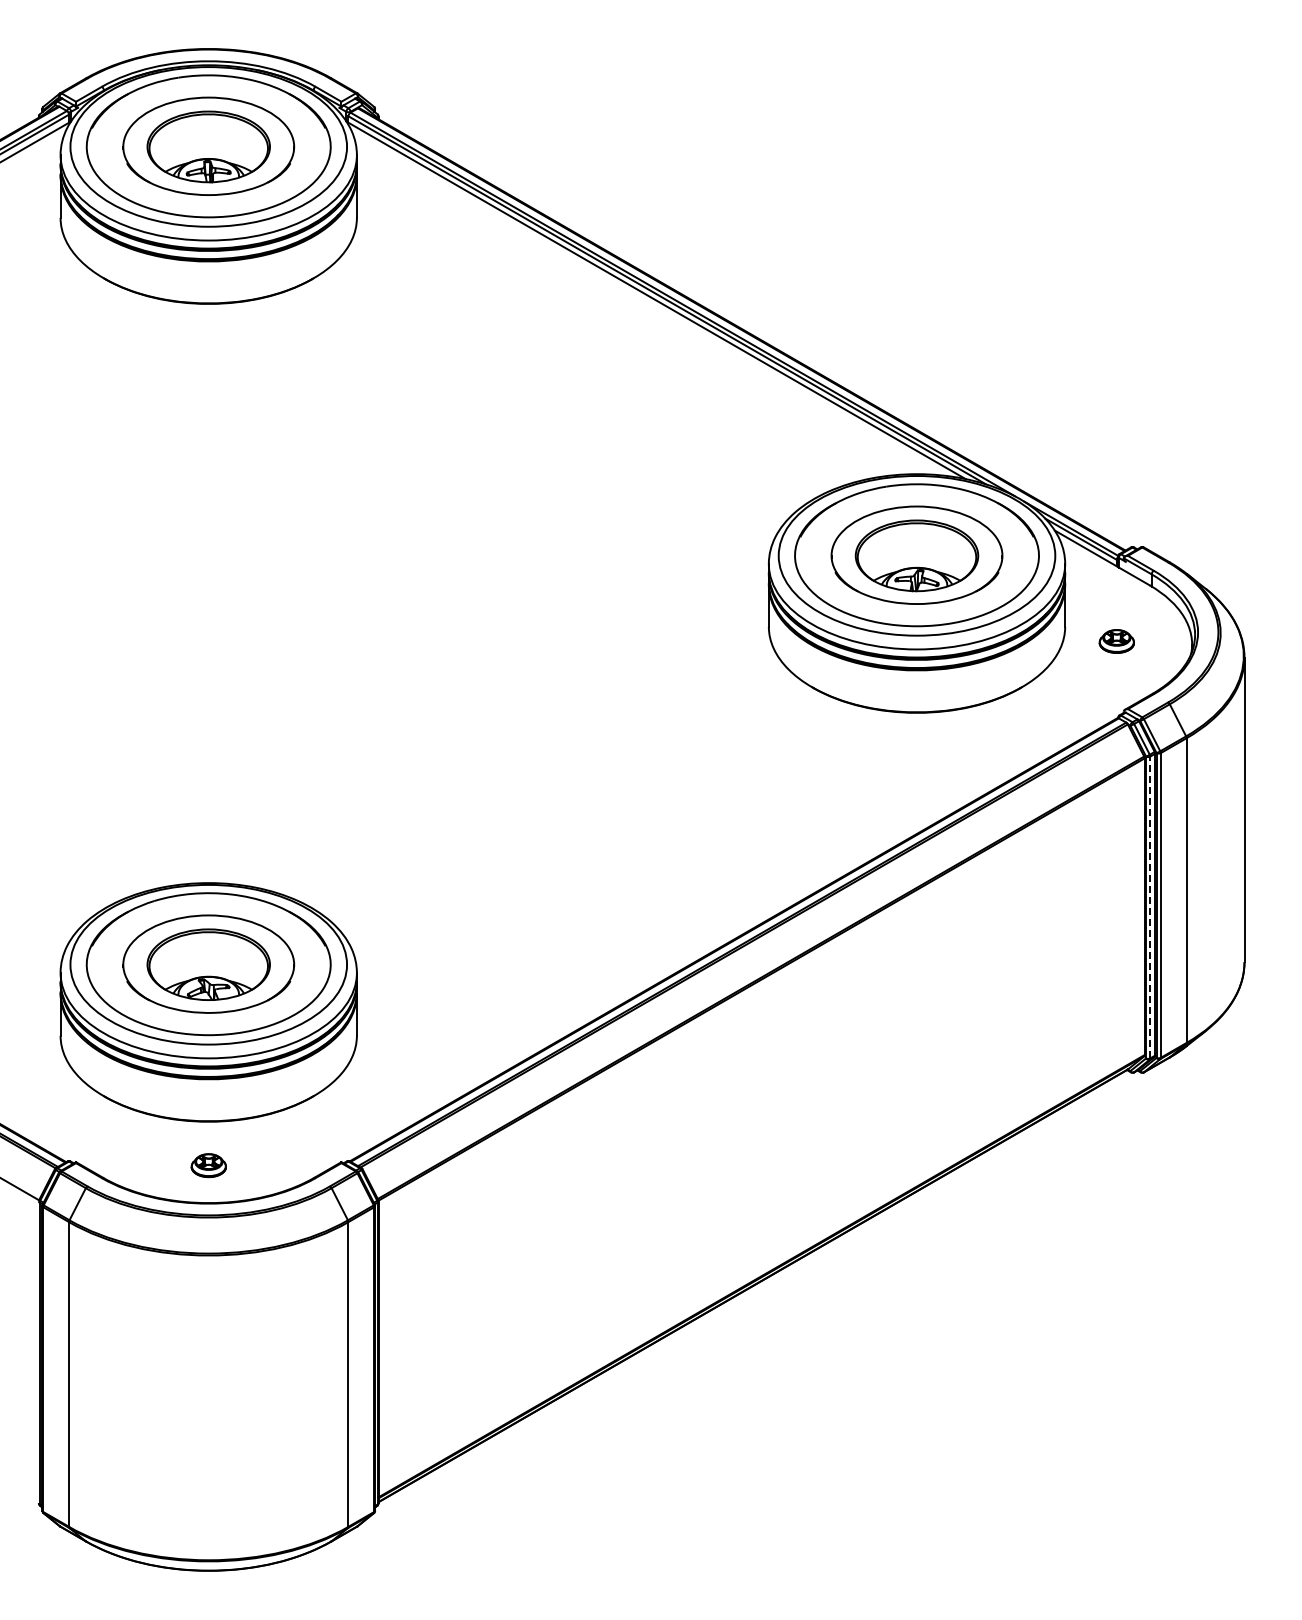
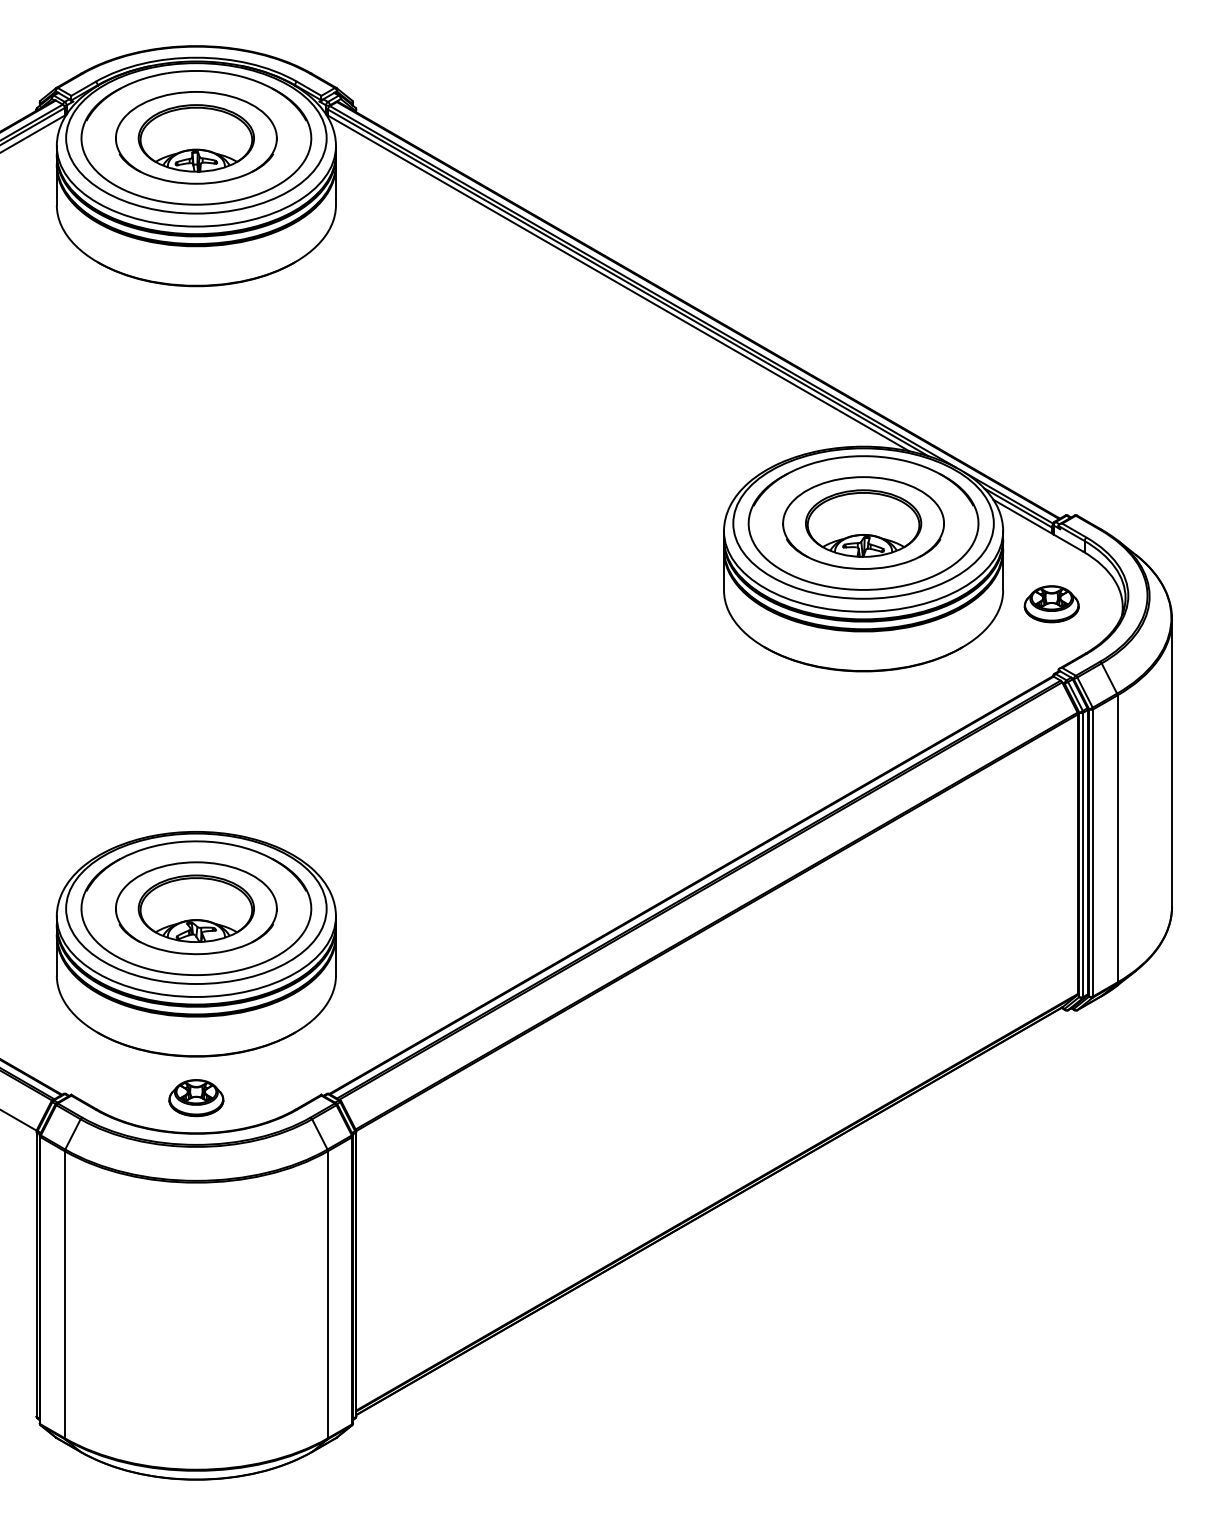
part: (1116, 641) -> (1051, 604), size x1.67
line: (1150, 907) -> (1083, 854), dashed -> solid
part: (208, 1165) -> (196, 1097), size x1.67

